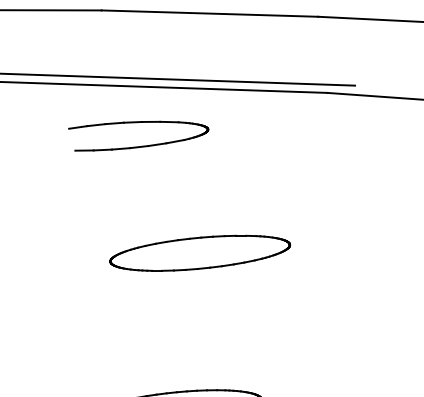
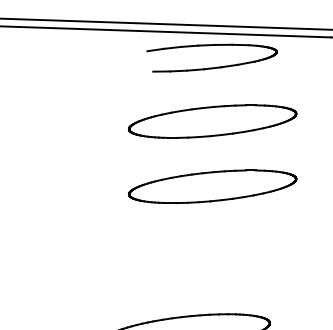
part: (141, 145) -> (214, 66), moved
part: (200, 182) -> (212, 120), added

